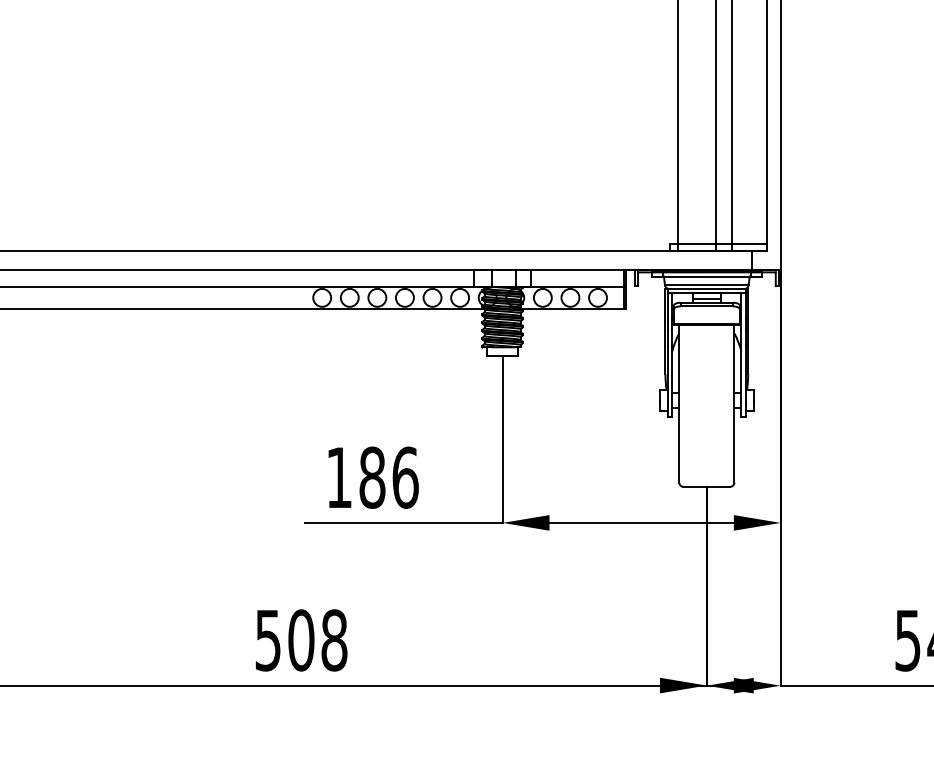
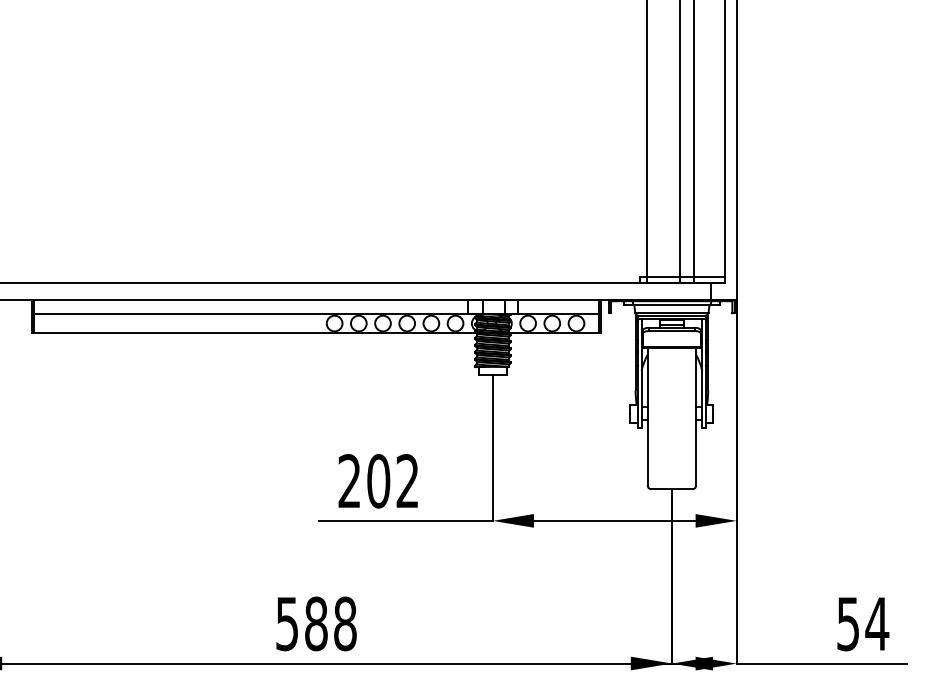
text: (372, 477) -> (378, 481), 186 -> 202
text: (301, 639) -> (316, 623), 508 -> 588

